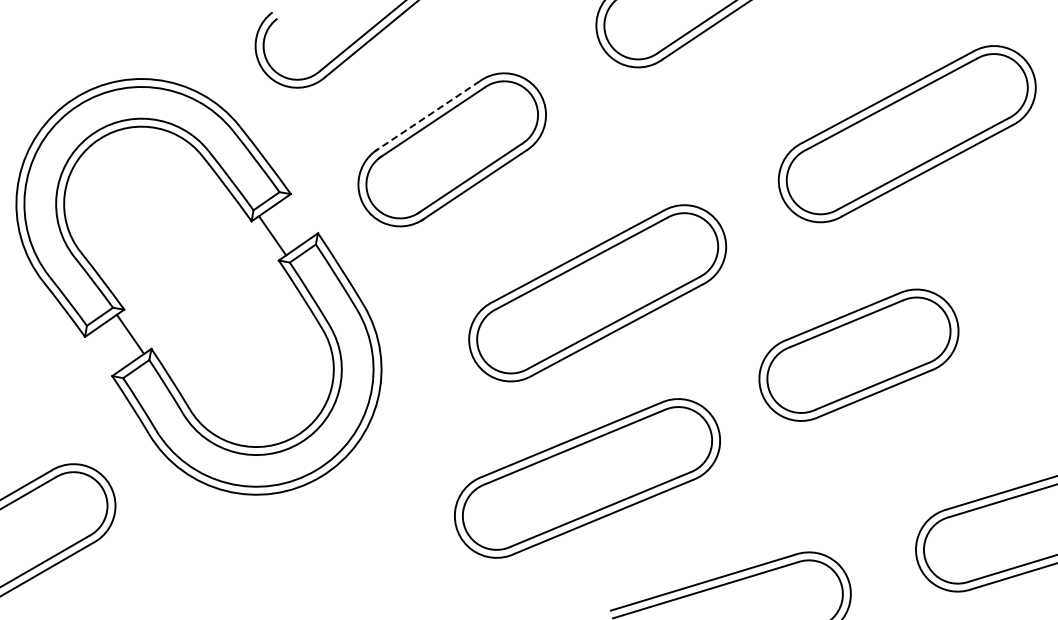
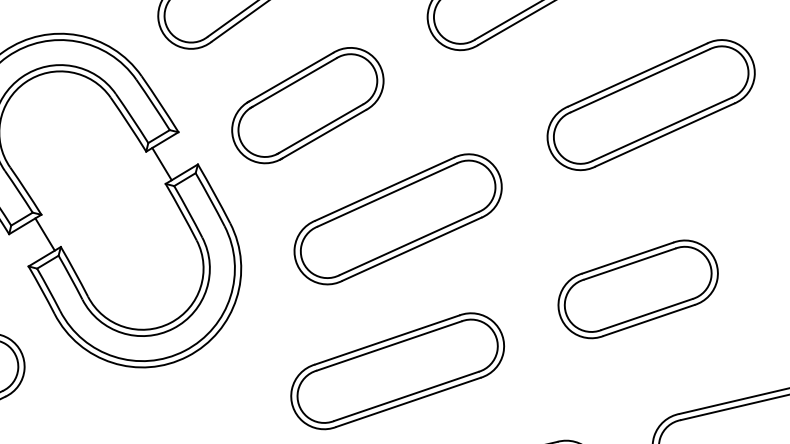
line: (427, 116) -> (290, 78), dashed -> solid
part: (906, 134) -> (650, 105), moved
part: (597, 293) -> (398, 219), moved
part: (858, 354) -> (637, 288), moved

